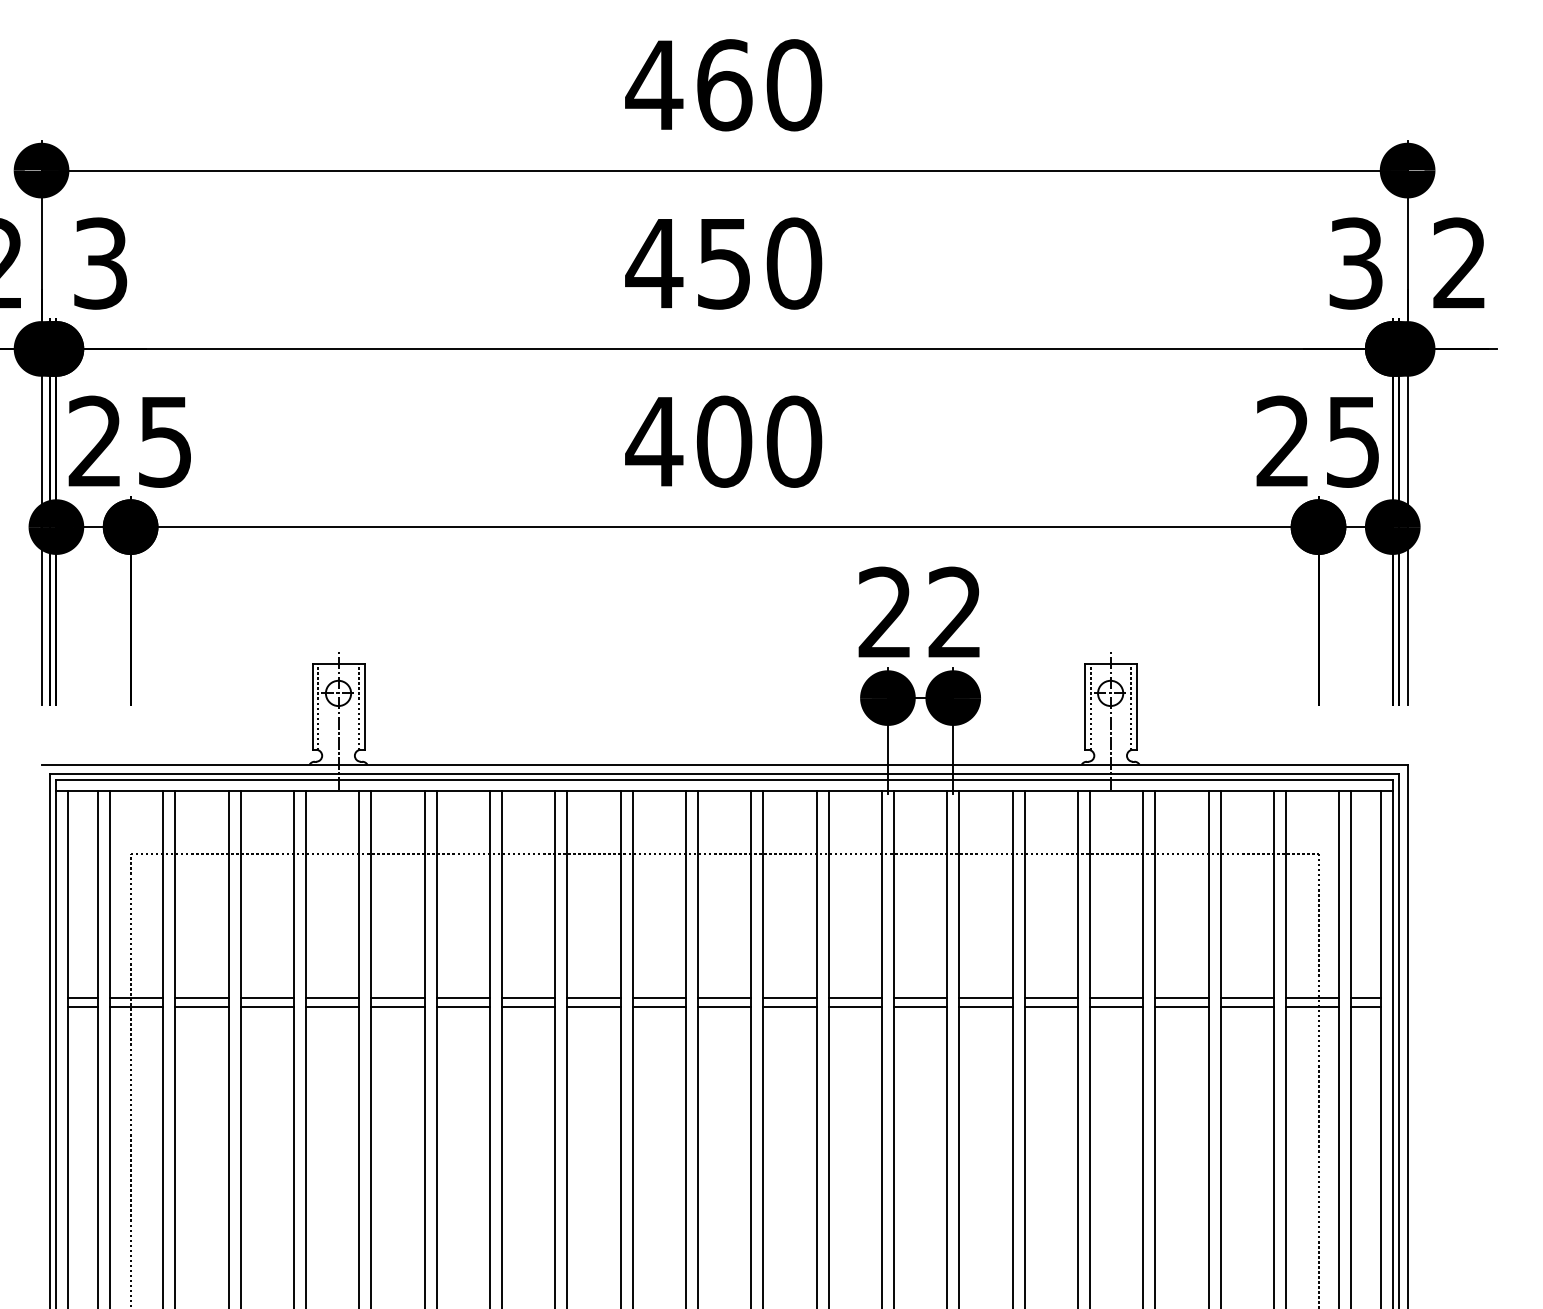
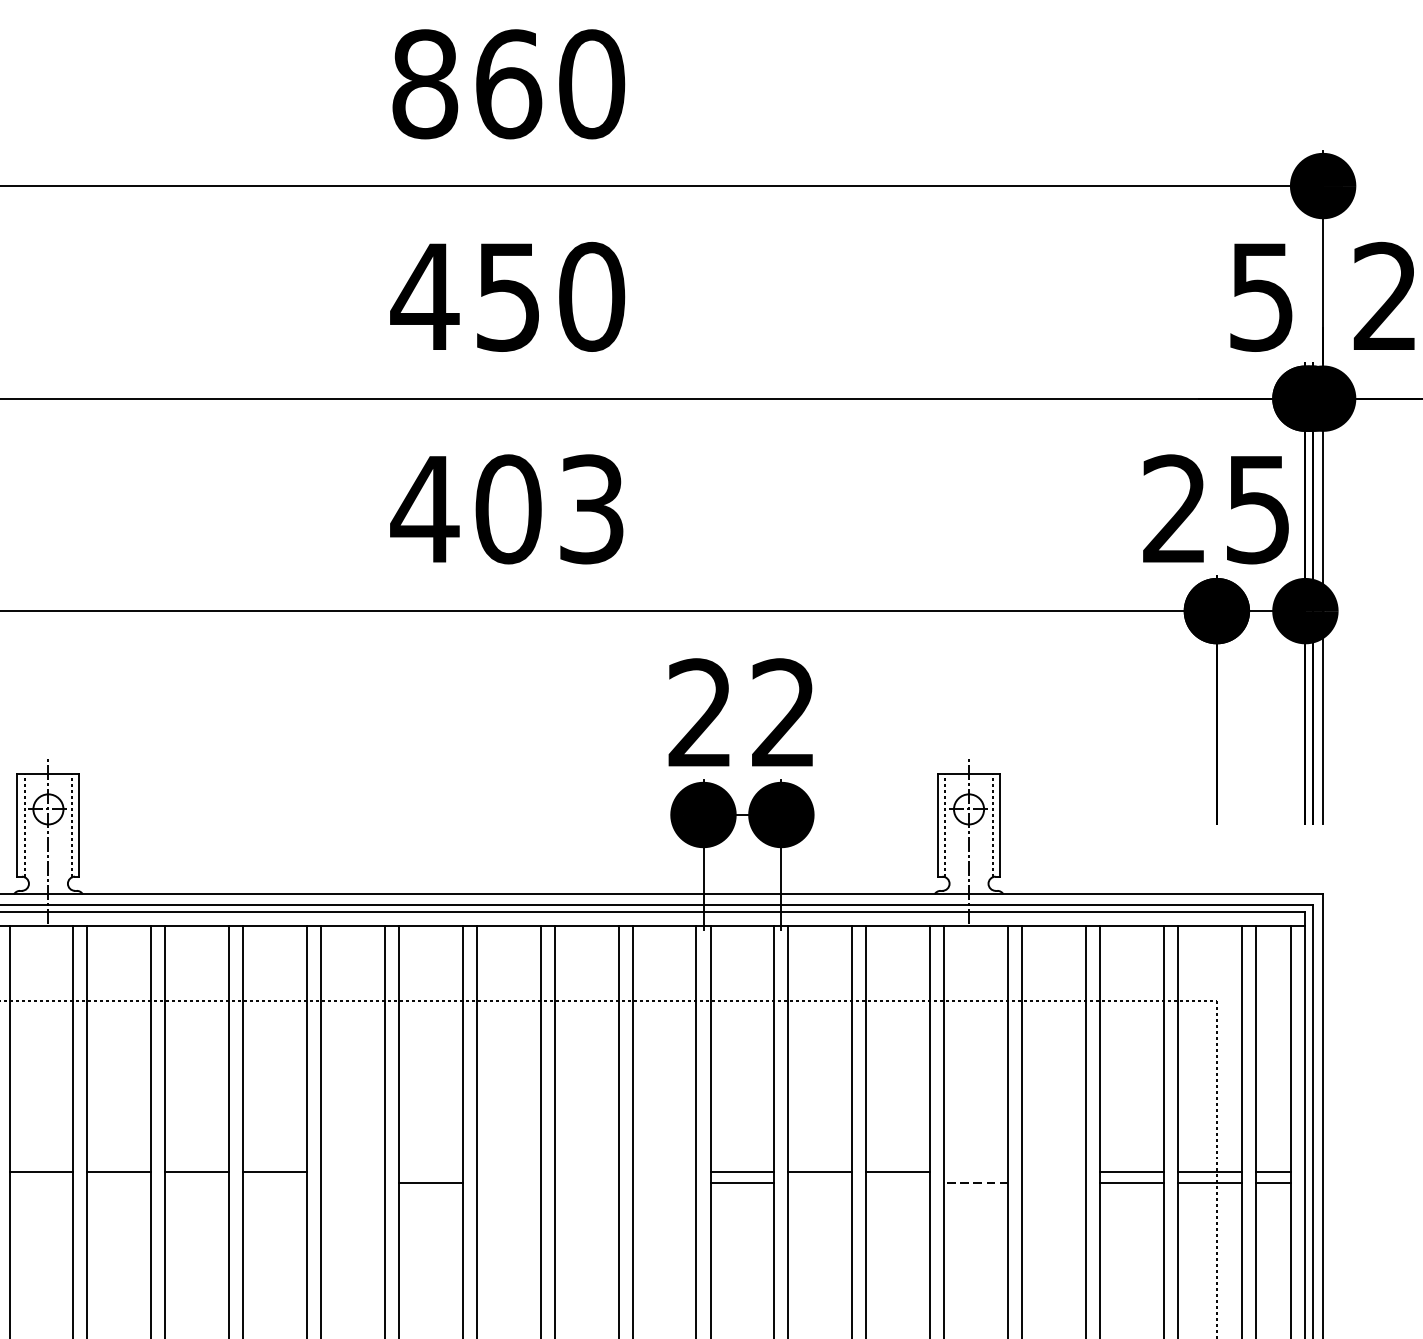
text: (654, 85) -> (425, 84), 460 -> 860
text: (1355, 263) -> (1260, 296), 3 -> 5
text: (794, 441) -> (592, 509), 400 -> 403
line: (593, 997) -> (352, 1171), removed
line: (658, 997) -> (429, 1171), removed
line: (724, 997) -> (508, 1171), removed
line: (789, 997) -> (586, 1171), removed
line: (854, 997) -> (663, 1171), removed
line: (1116, 997) -> (976, 1171), removed
line: (1181, 997) -> (1053, 1171), removed
line: (332, 1006) -> (41, 1182), removed
line: (397, 1006) -> (118, 1182), removed
line: (462, 1006) -> (196, 1182), removed
line: (528, 1006) -> (274, 1182), removed
line: (593, 1006) -> (352, 1182), removed
line: (724, 1006) -> (508, 1182), removed
line: (789, 1006) -> (586, 1182), removed
line: (854, 1006) -> (663, 1182), removed
line: (985, 1006) -> (819, 1182), removed
line: (1050, 1006) -> (897, 1182), removed
line: (1116, 1006) -> (976, 1182), solid -> dashed
line: (1181, 1006) -> (1053, 1182), removed

